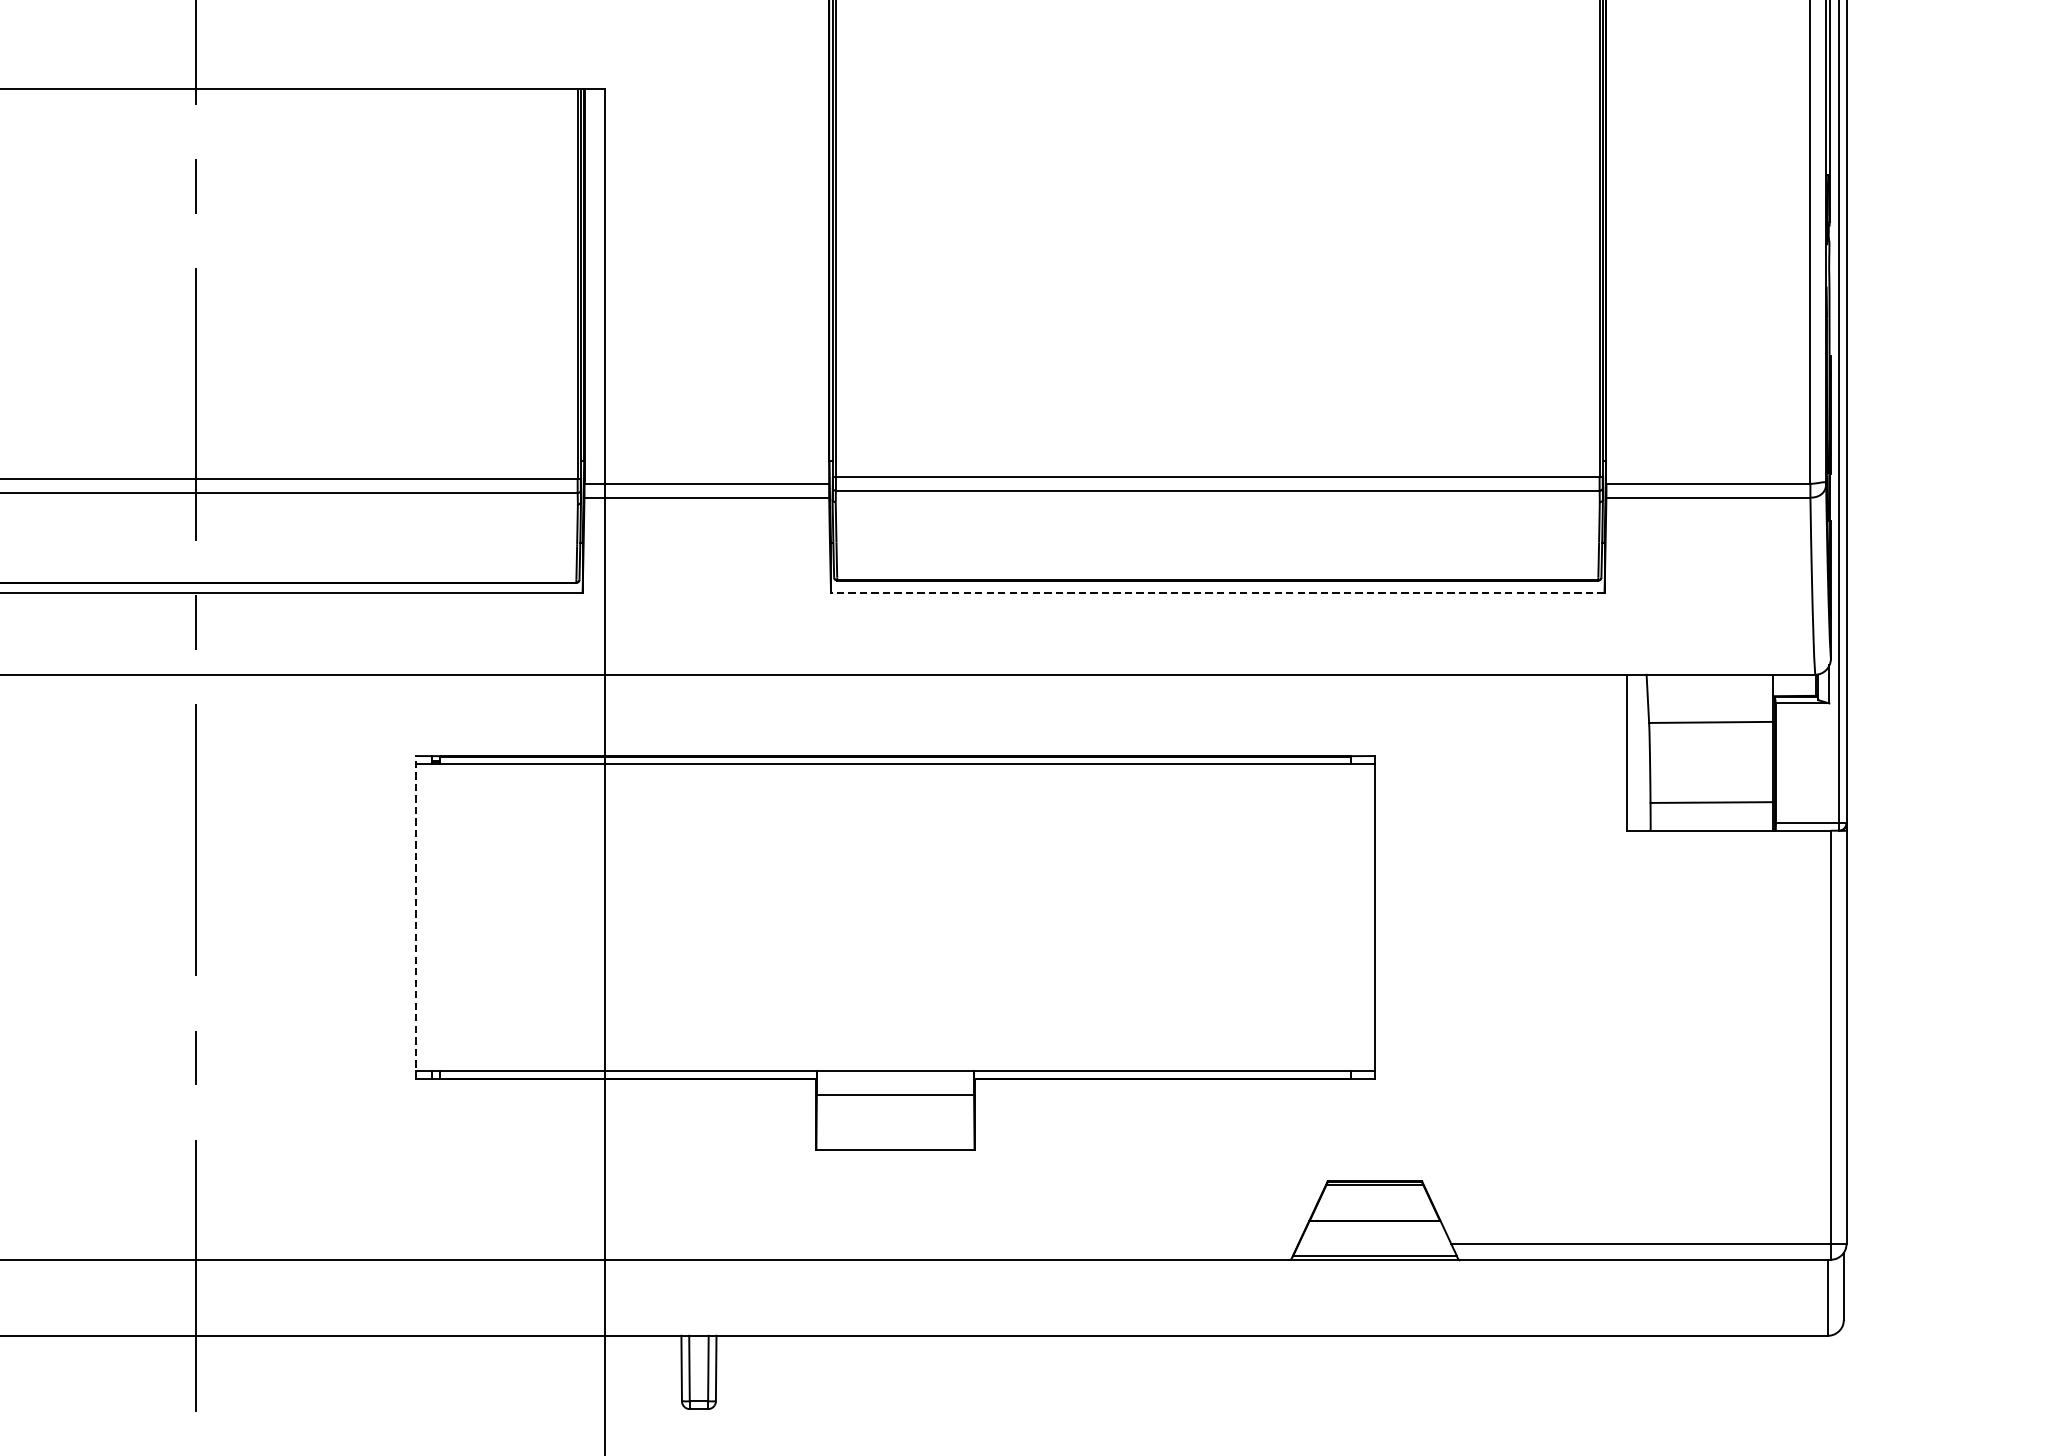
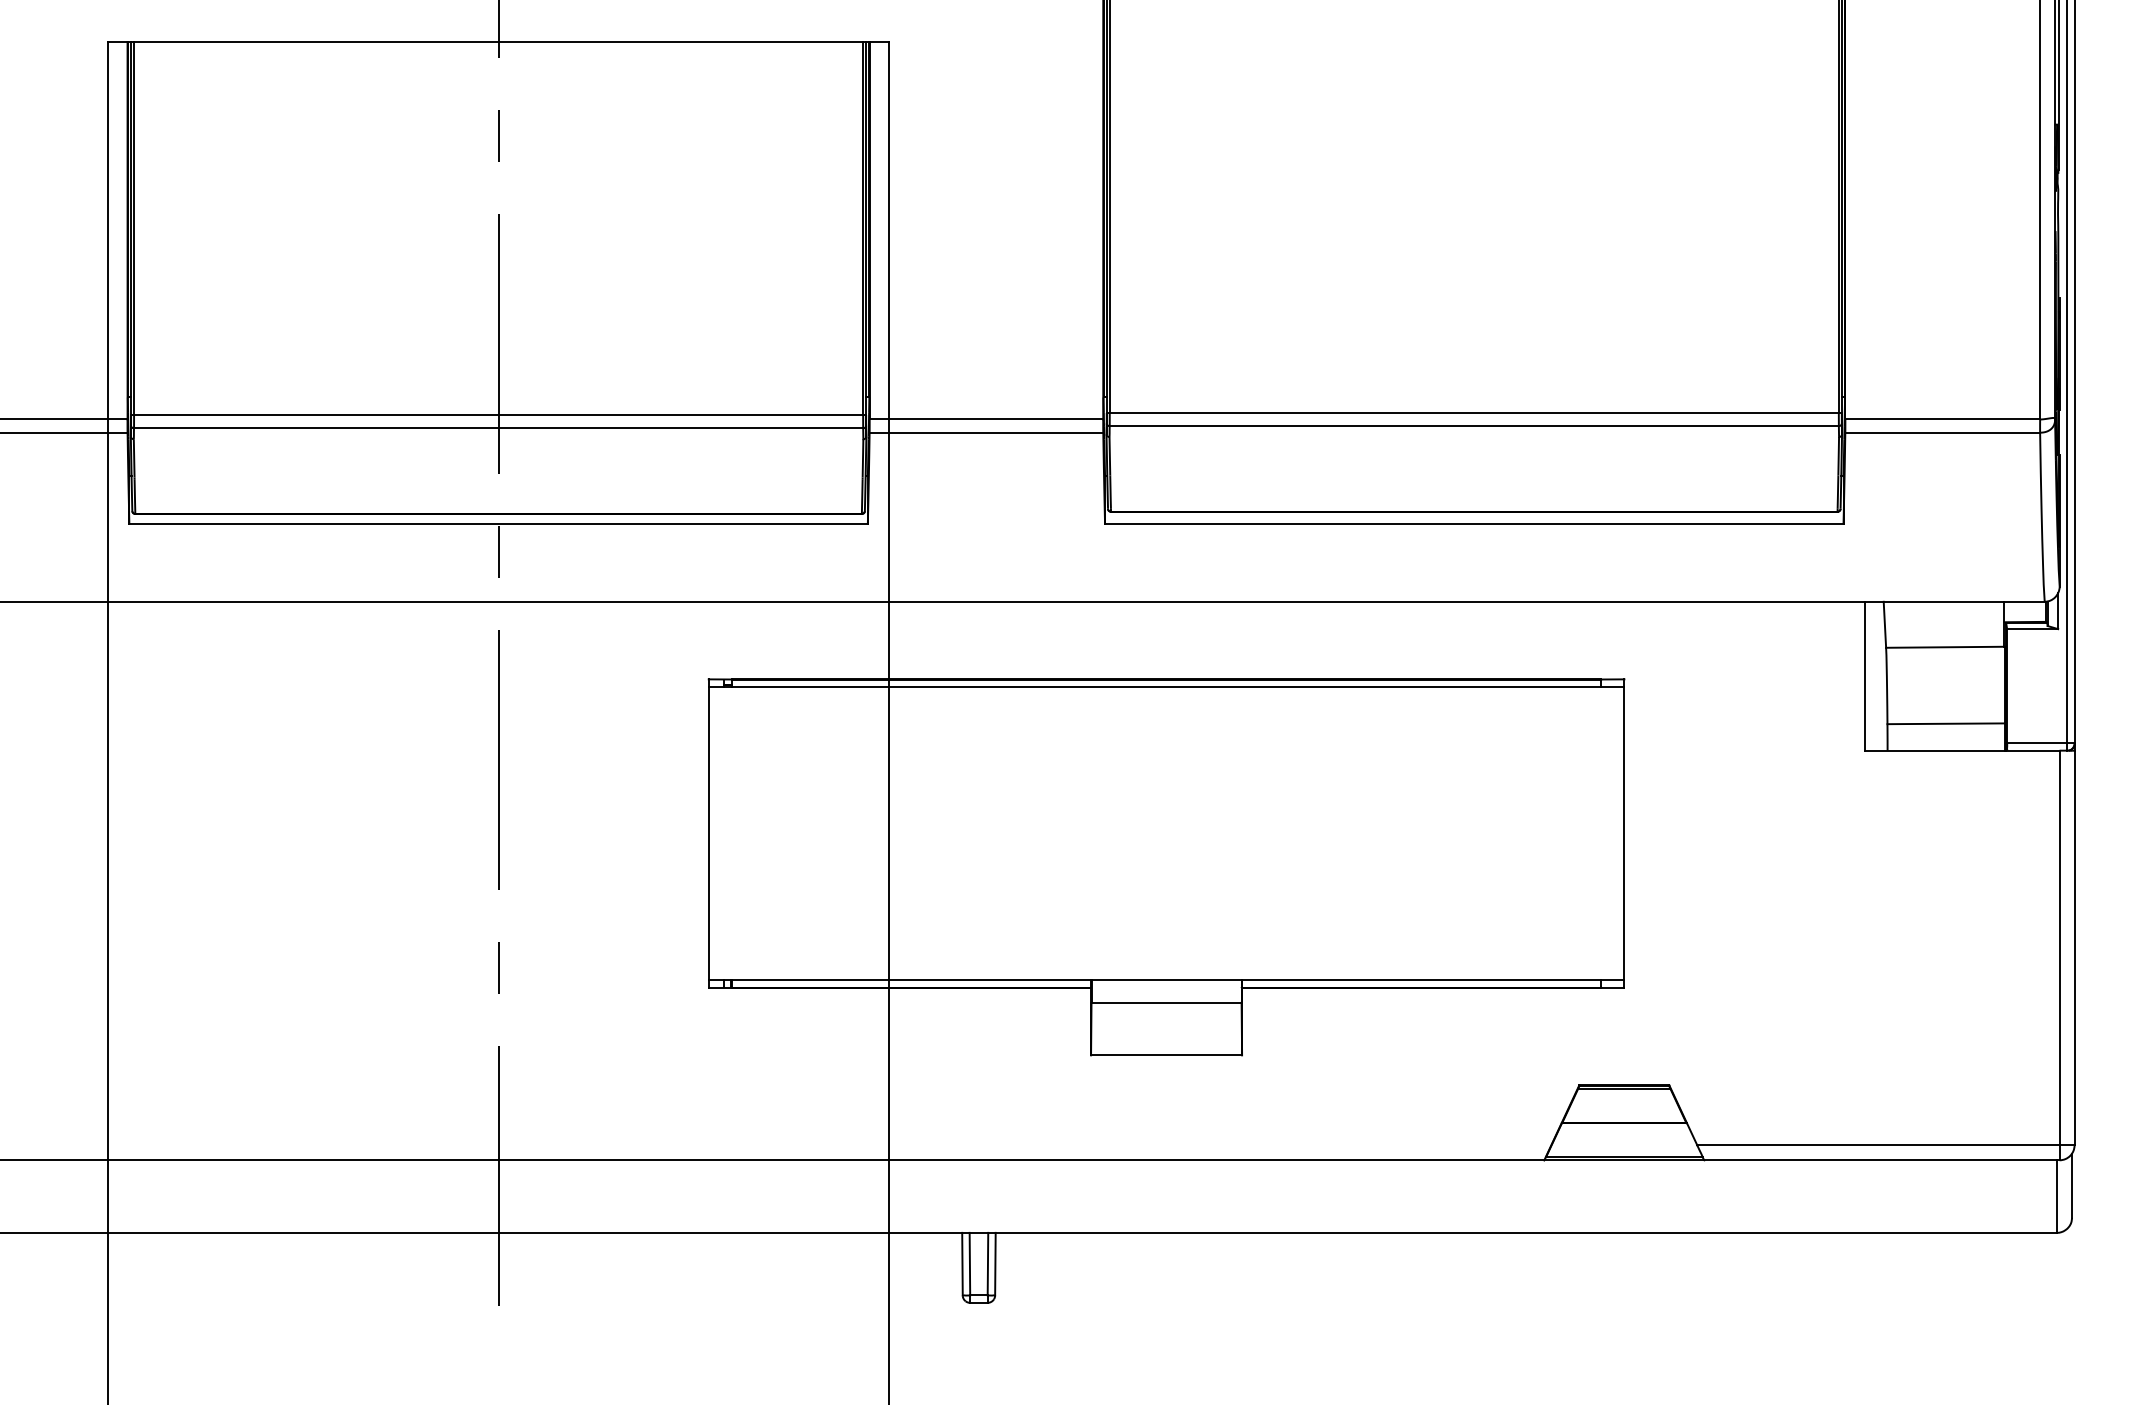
line: (1216, 592) -> (1473, 523), dashed -> solid
line: (415, 917) -> (708, 833), dashed -> solid

